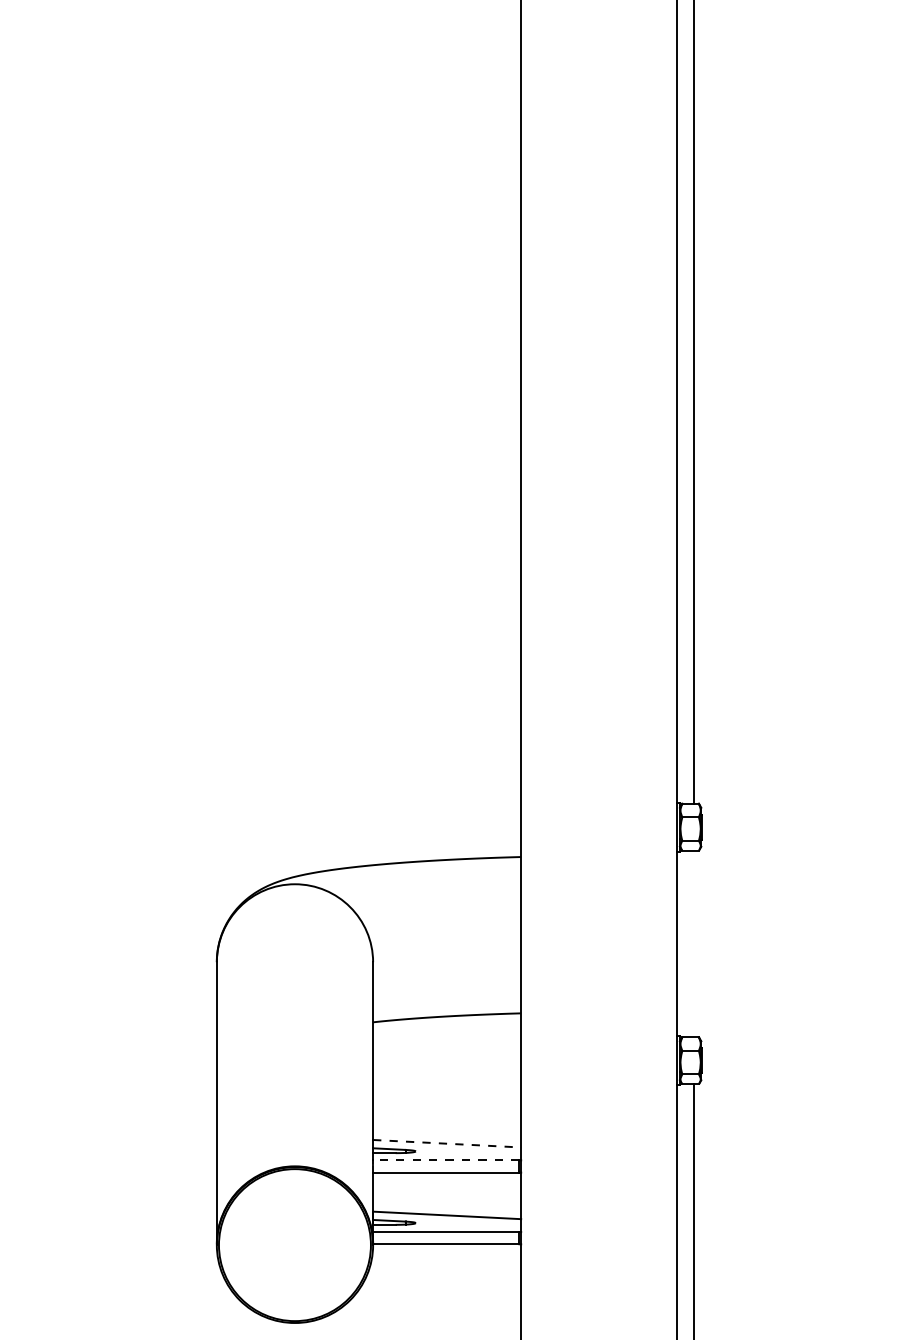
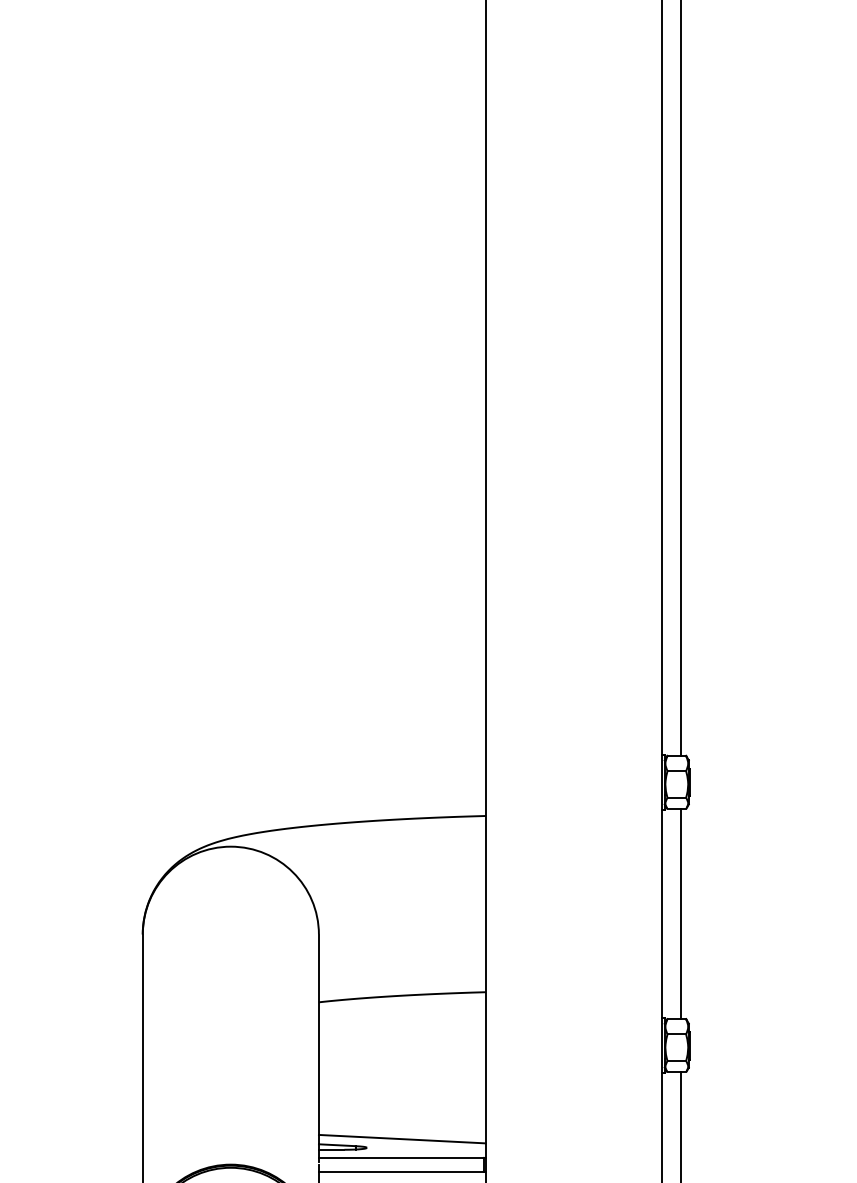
line: (693, 943) -> (680, 913), added
line: (447, 1143) -> (402, 1138), dashed -> solid
line: (445, 1160) -> (400, 1158), dashed -> solid

